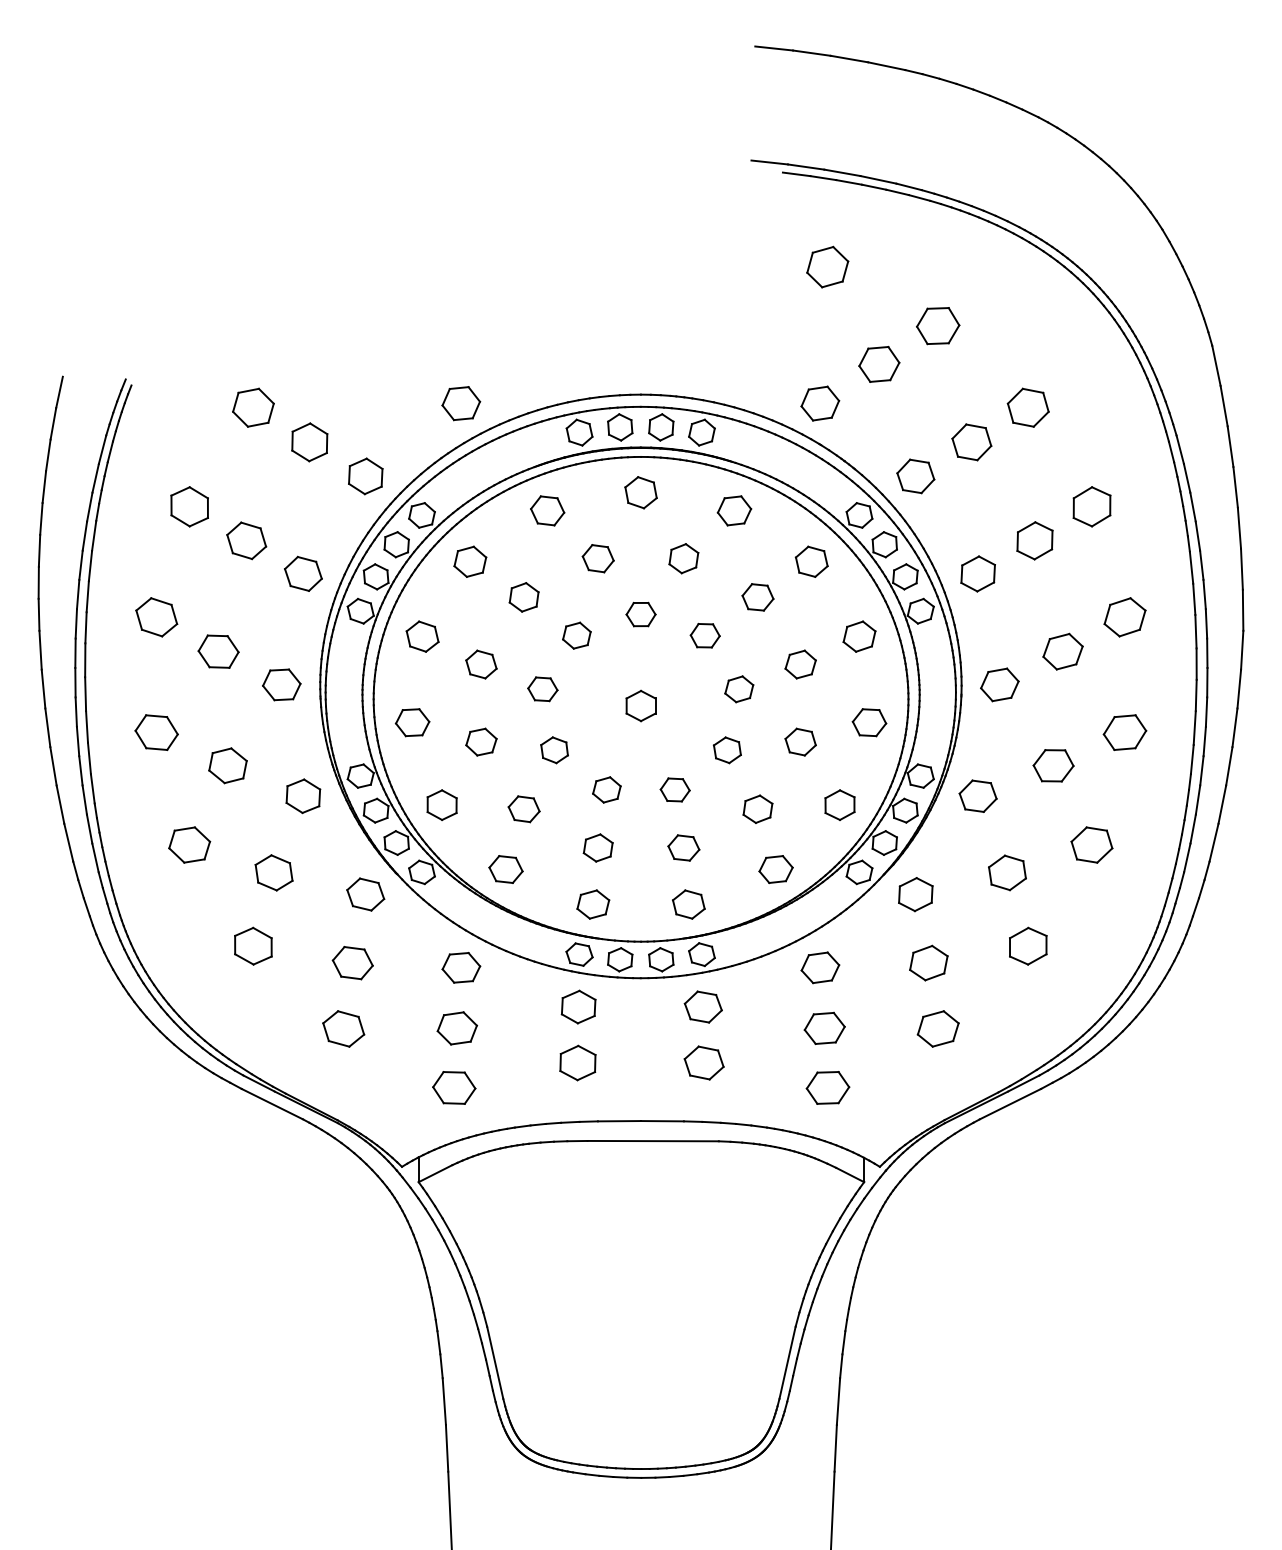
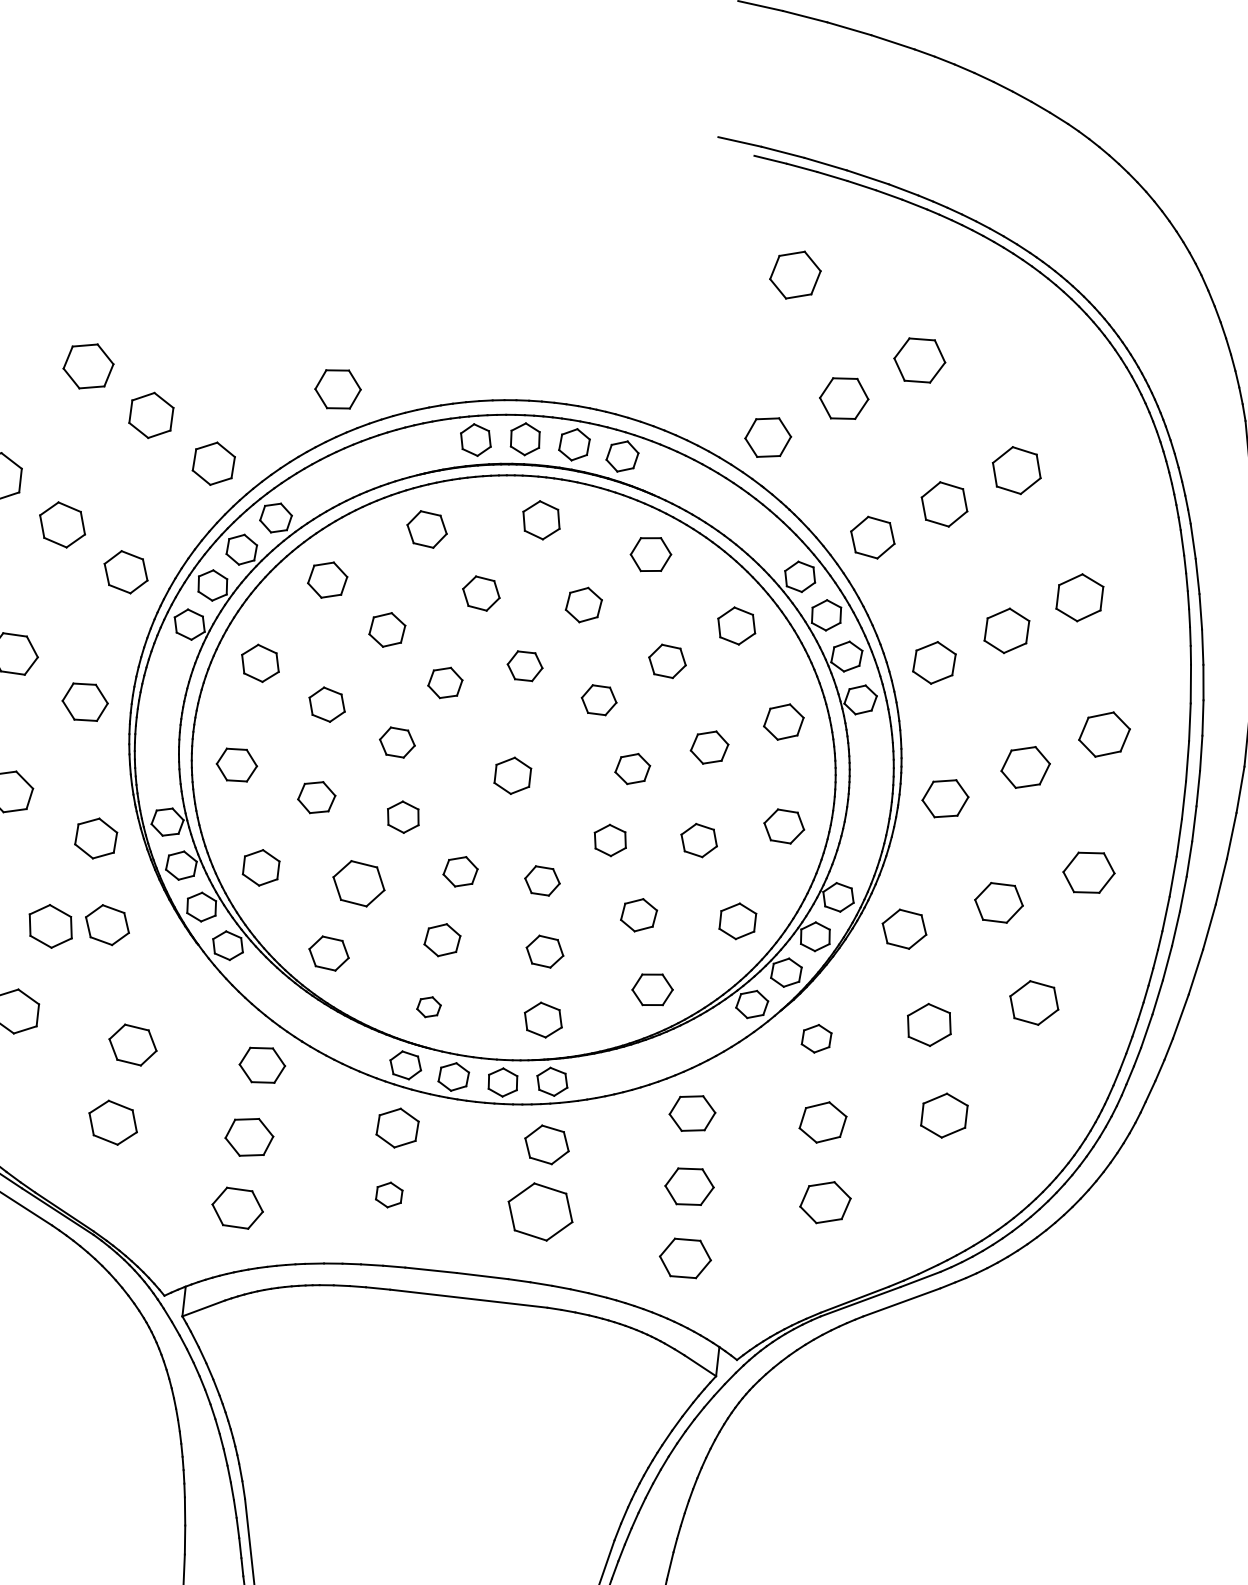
part: (523, 809) -> (358, 883), size x1.4
part: (365, 894) -> (107, 924), moved
part: (915, 894) -> (816, 1038), size x0.7
part: (593, 904) -> (429, 1007), size x0.6
part: (577, 1062) -> (388, 1194), size x0.6
part: (703, 1062) -> (539, 1211), size x1.4

